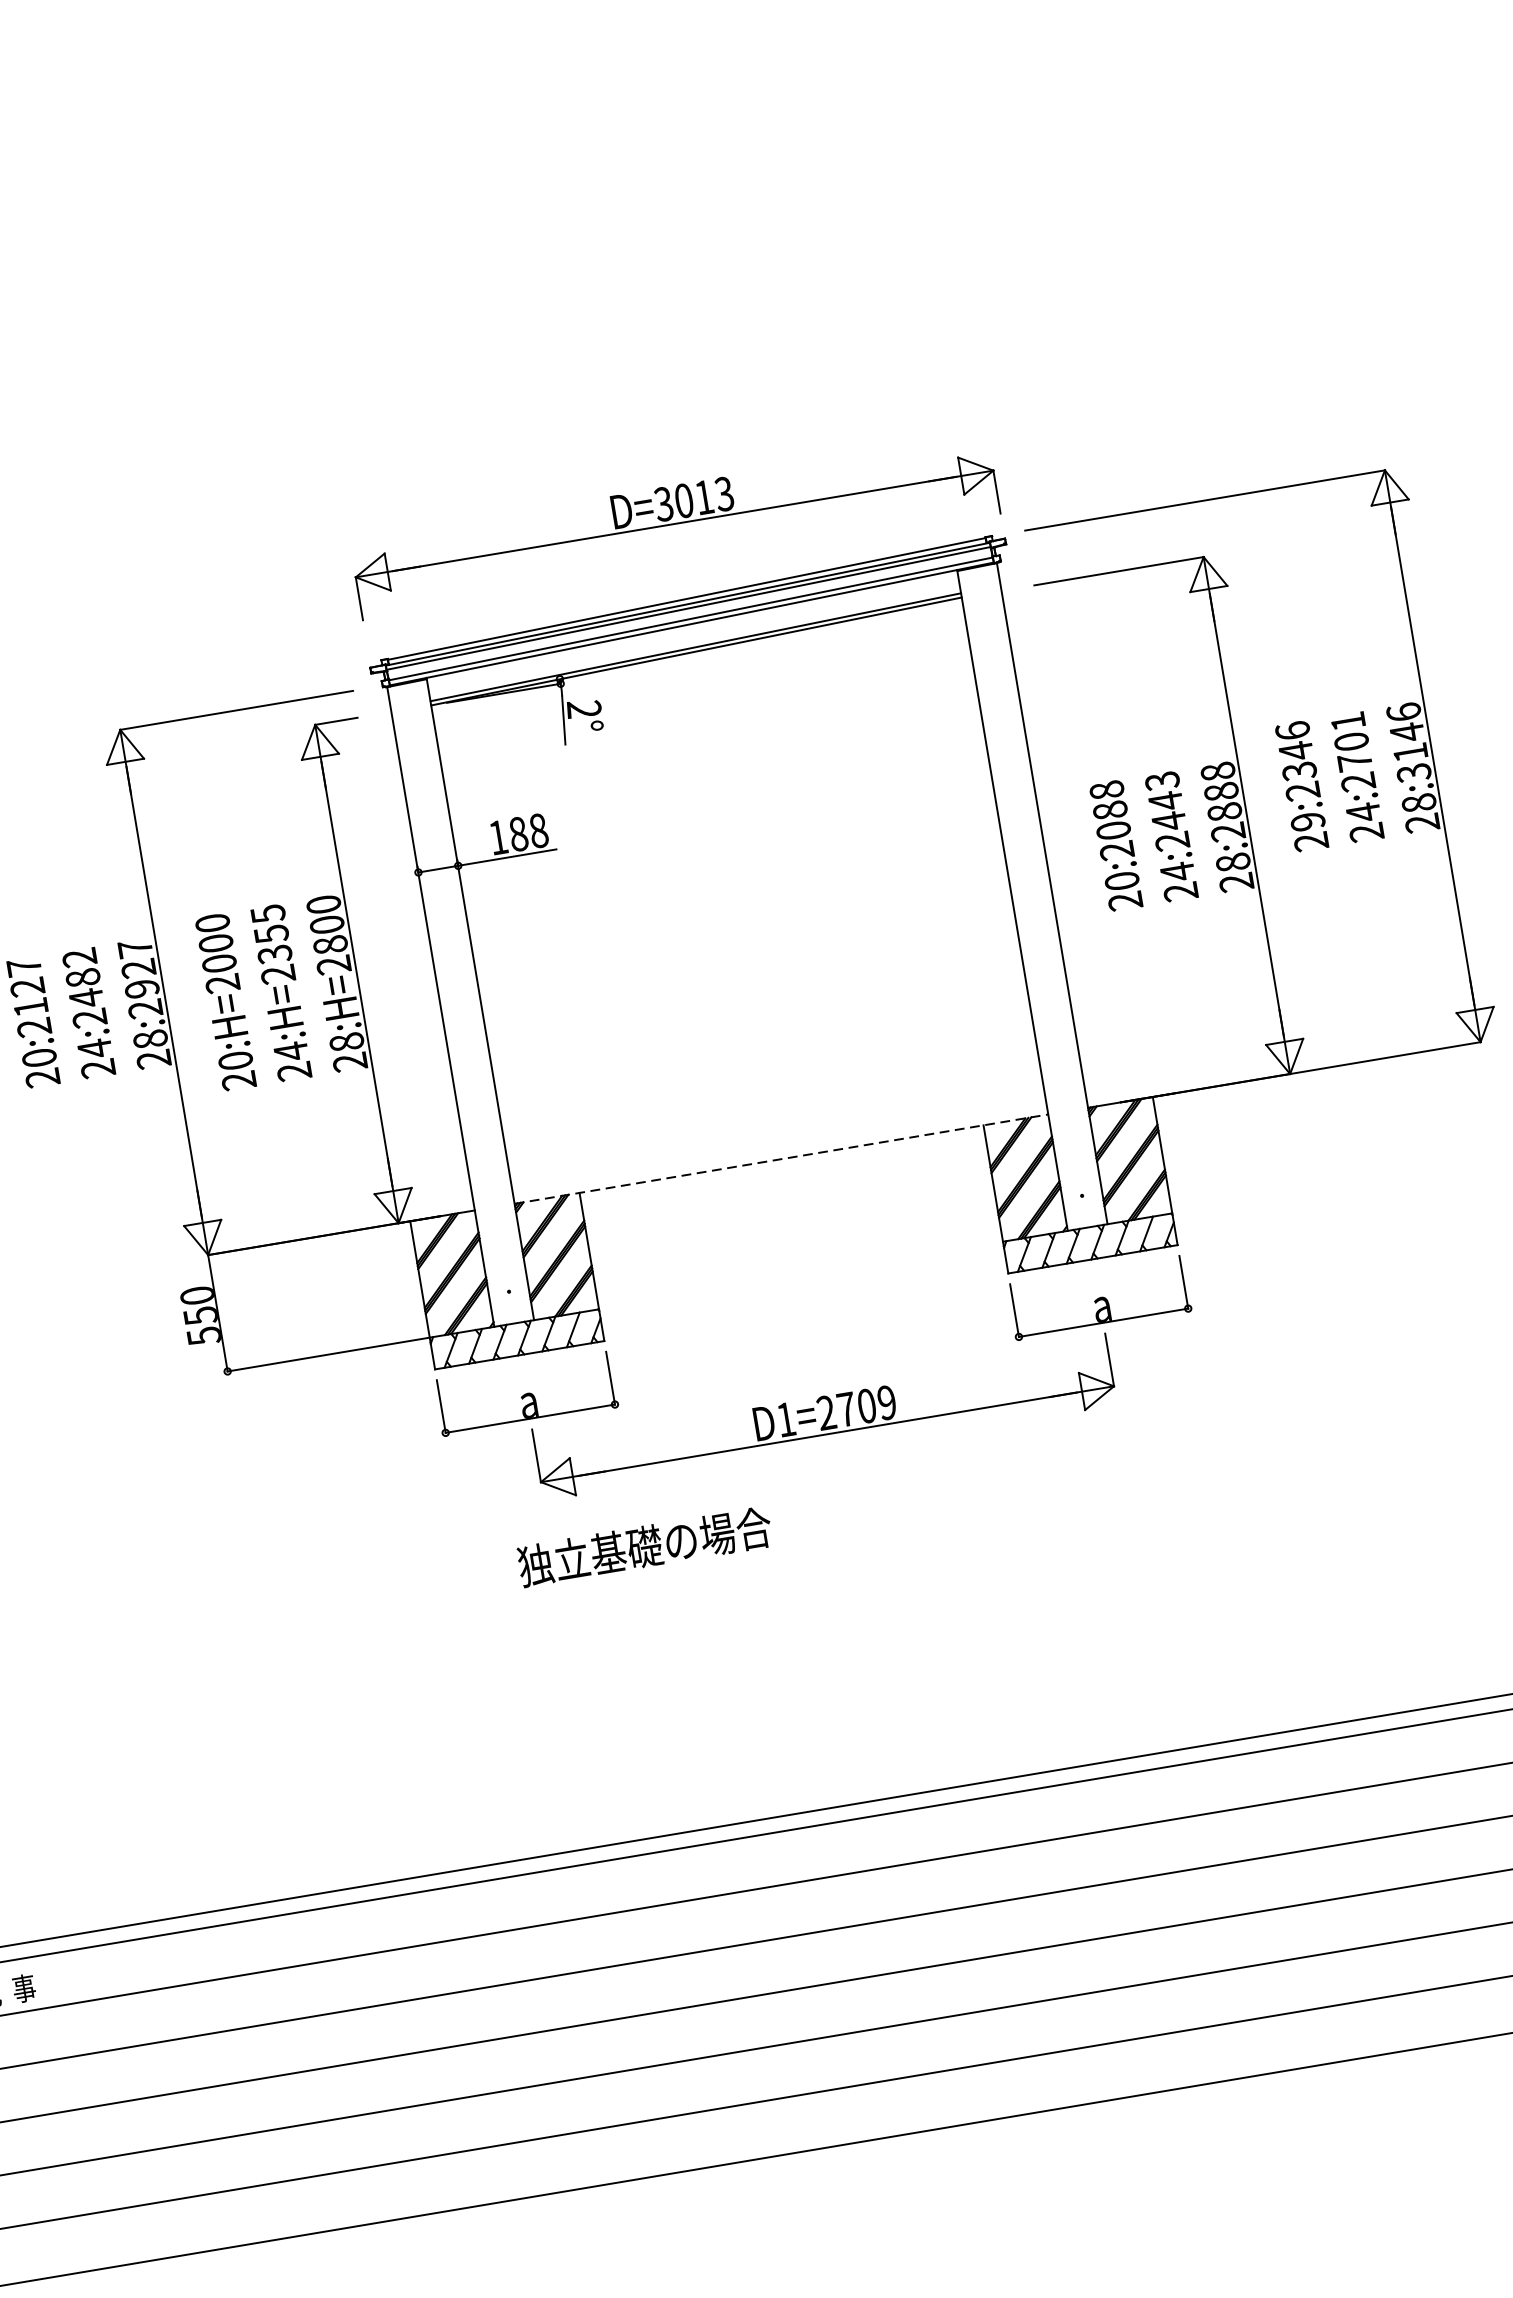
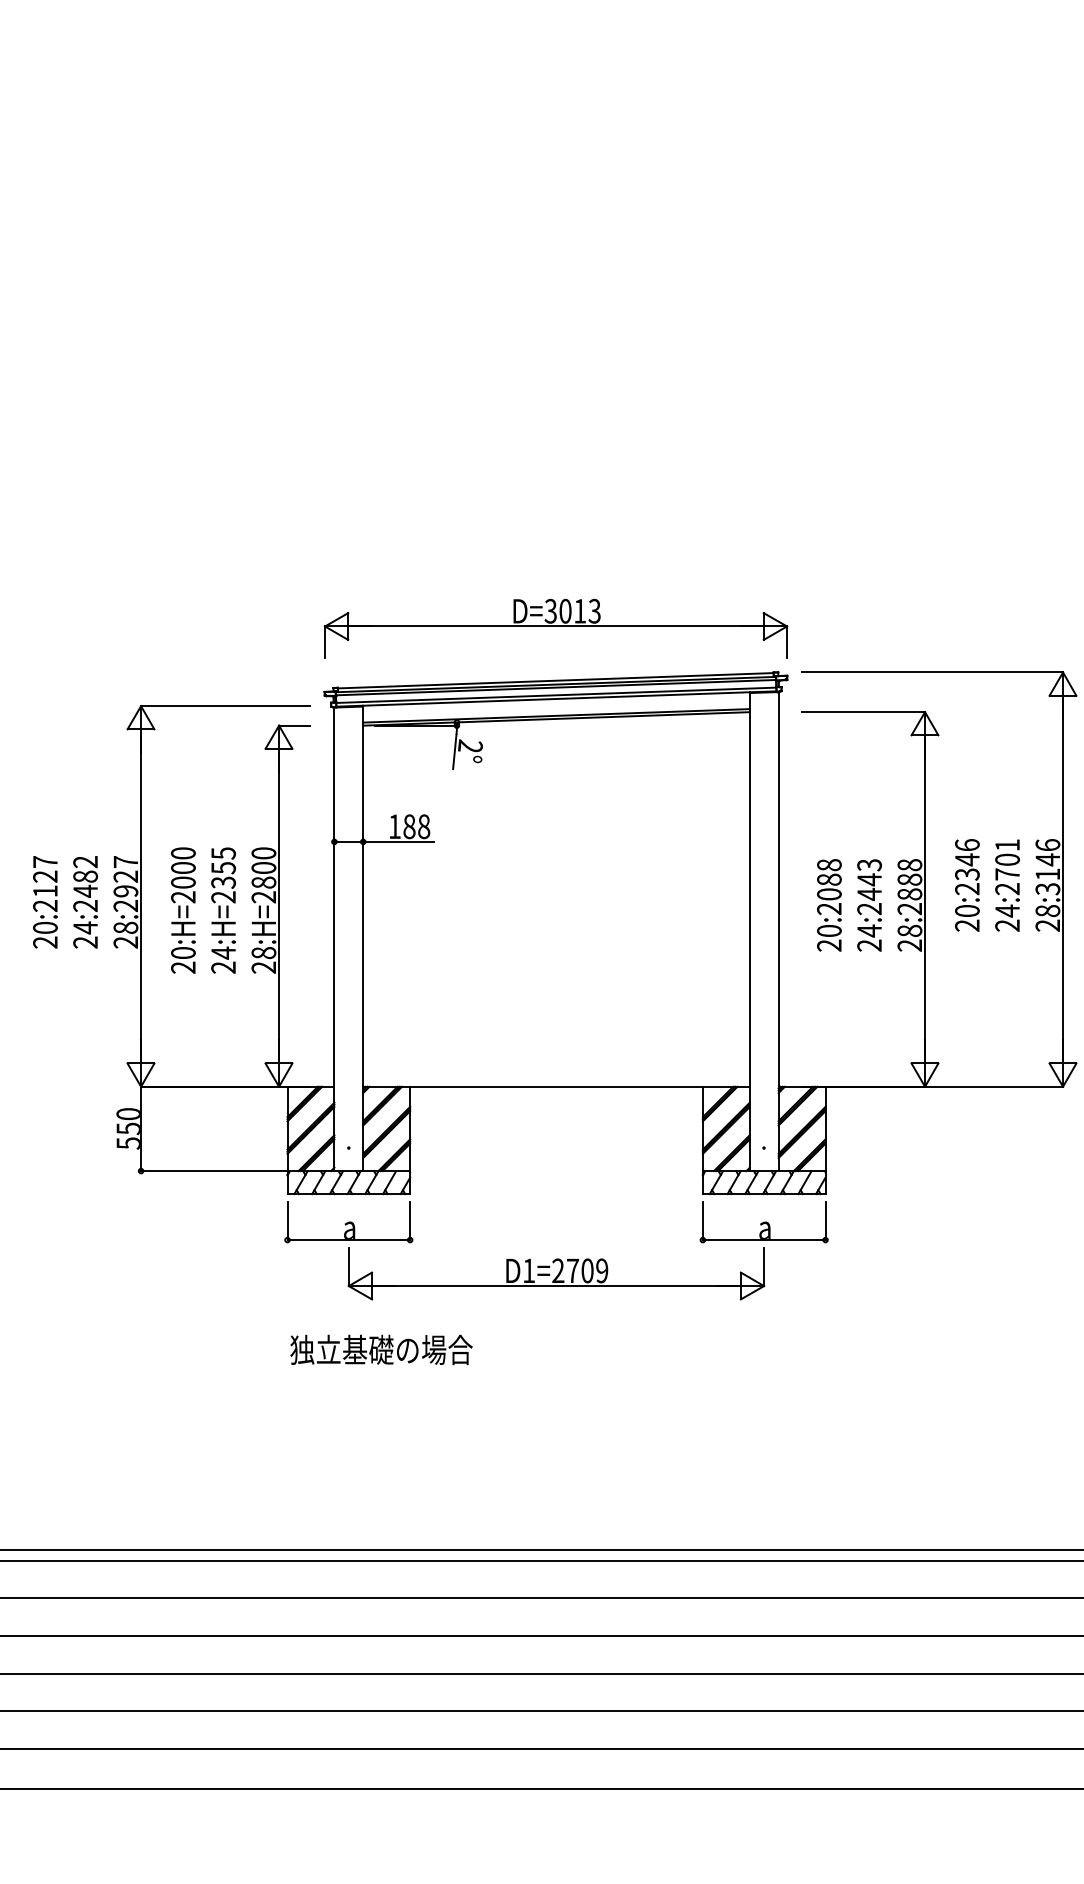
text: (1308, 822) -> (967, 911), 29:2346 -> 20:2346
line: (781, 1158) -> (556, 1086), dashed -> solid
text: (644, 1546) -> (381, 1349), moved

